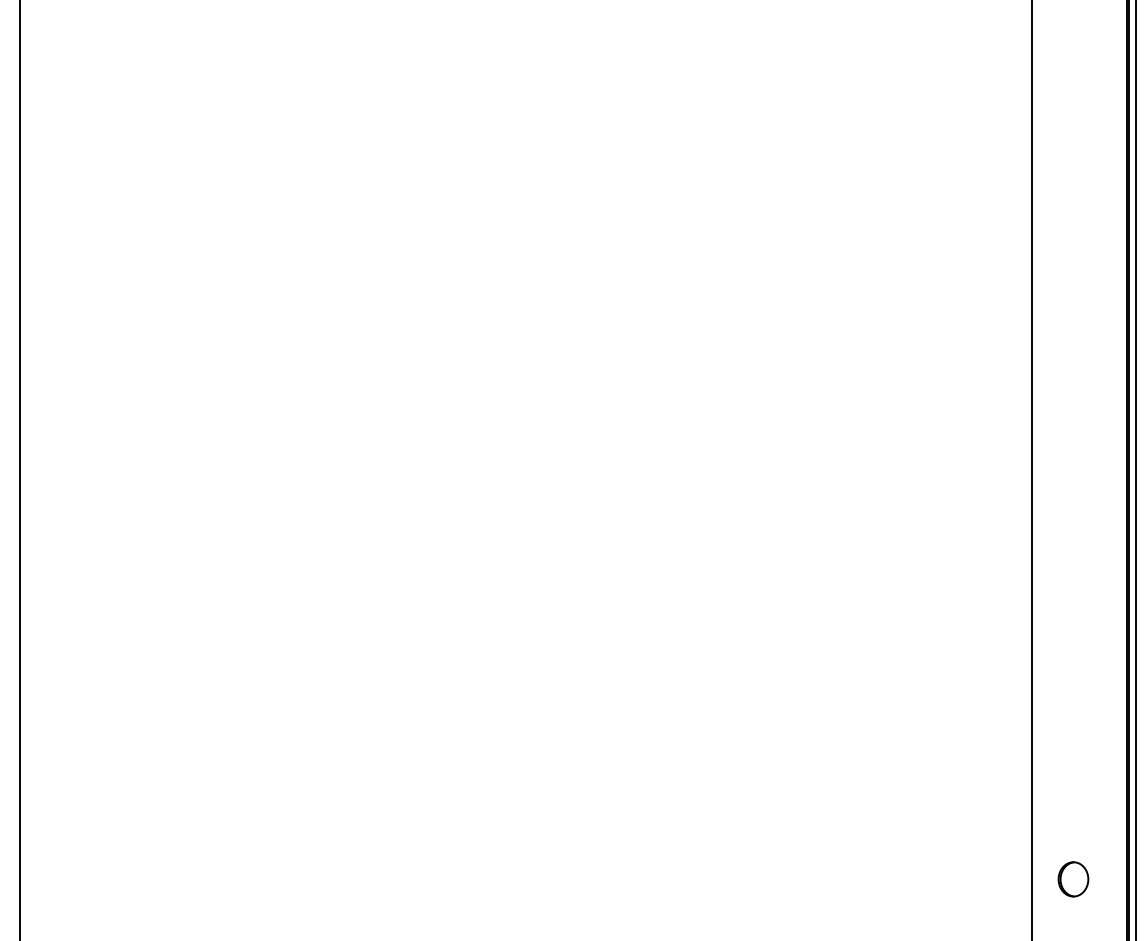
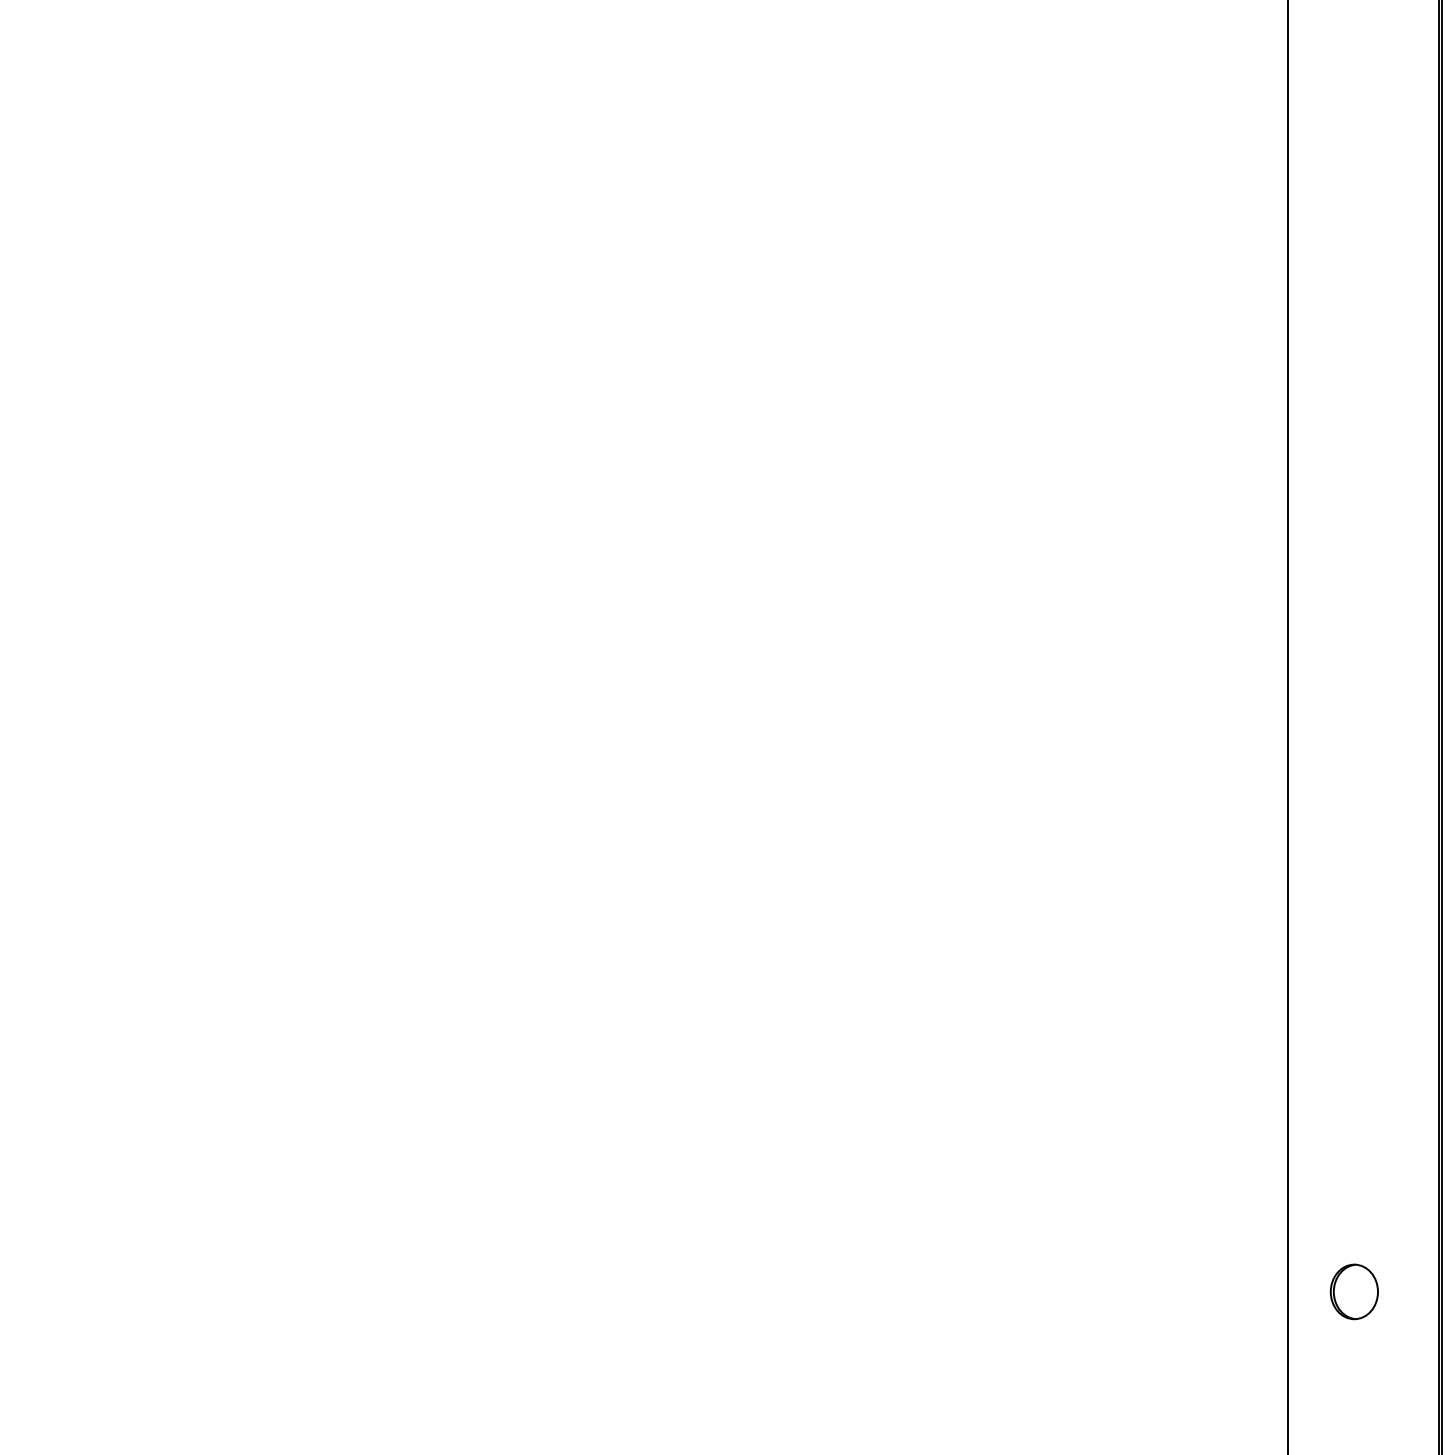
part: (1073, 879) -> (1354, 1292), moved

